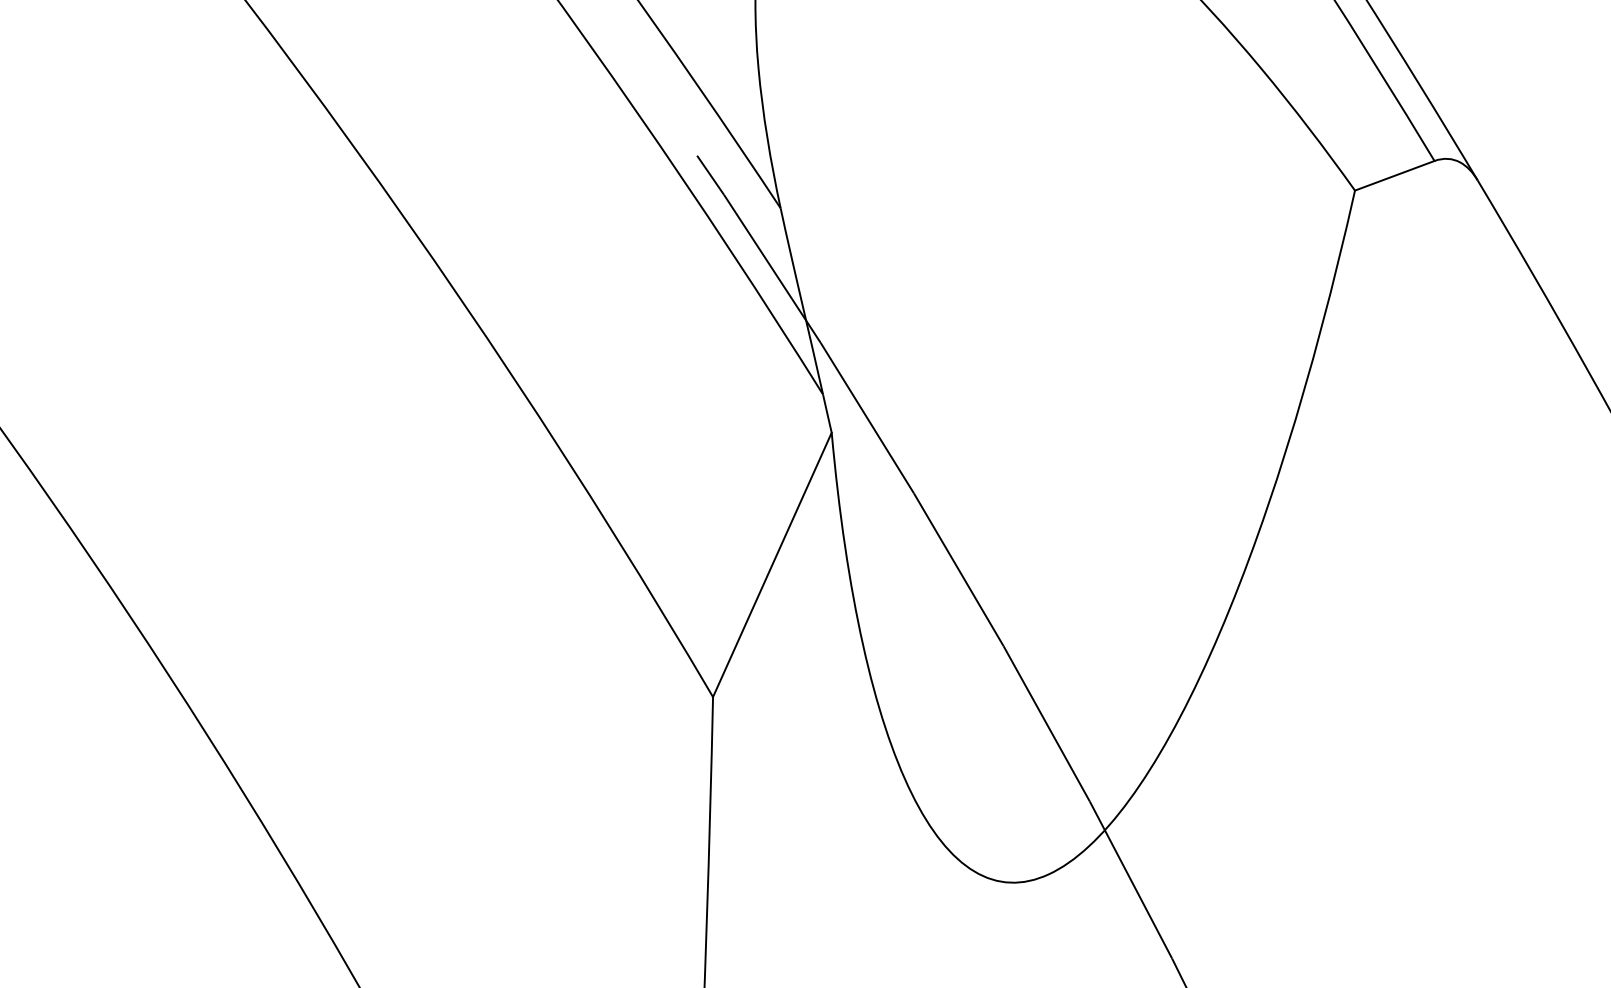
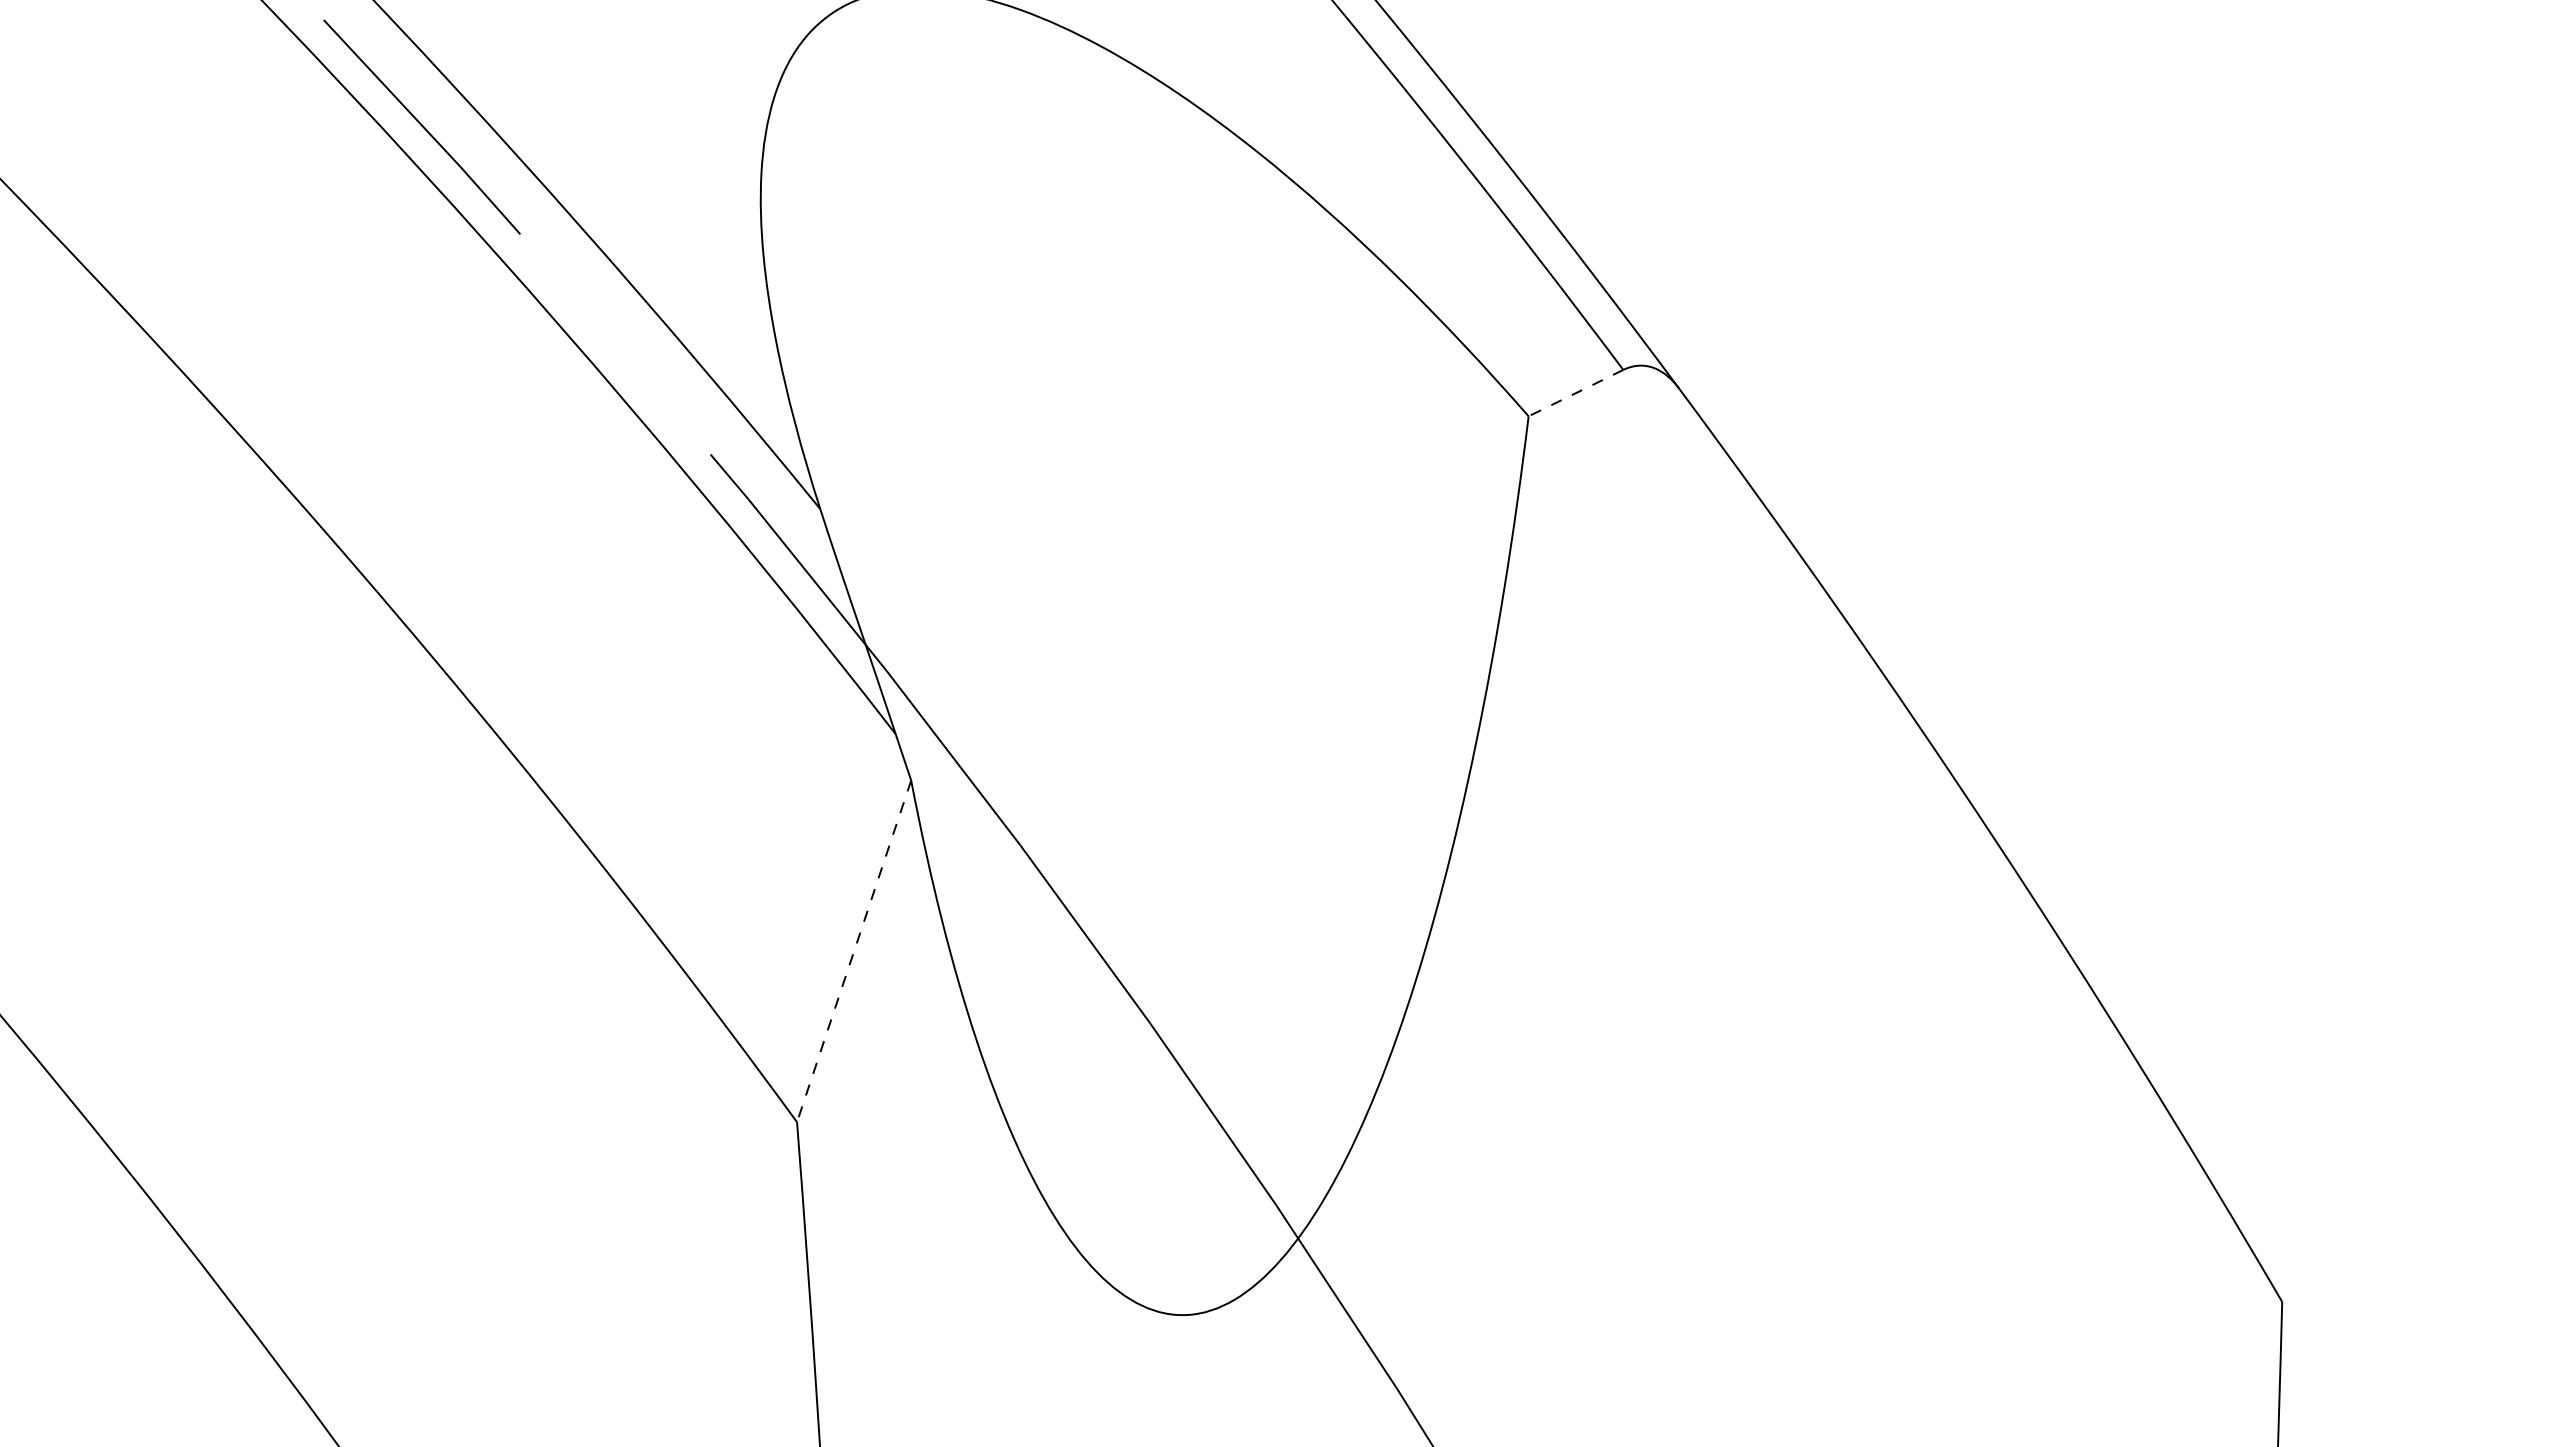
line: (1394, 176) -> (1575, 393), solid -> dashed
line: (771, 565) -> (853, 951), solid -> dashed

